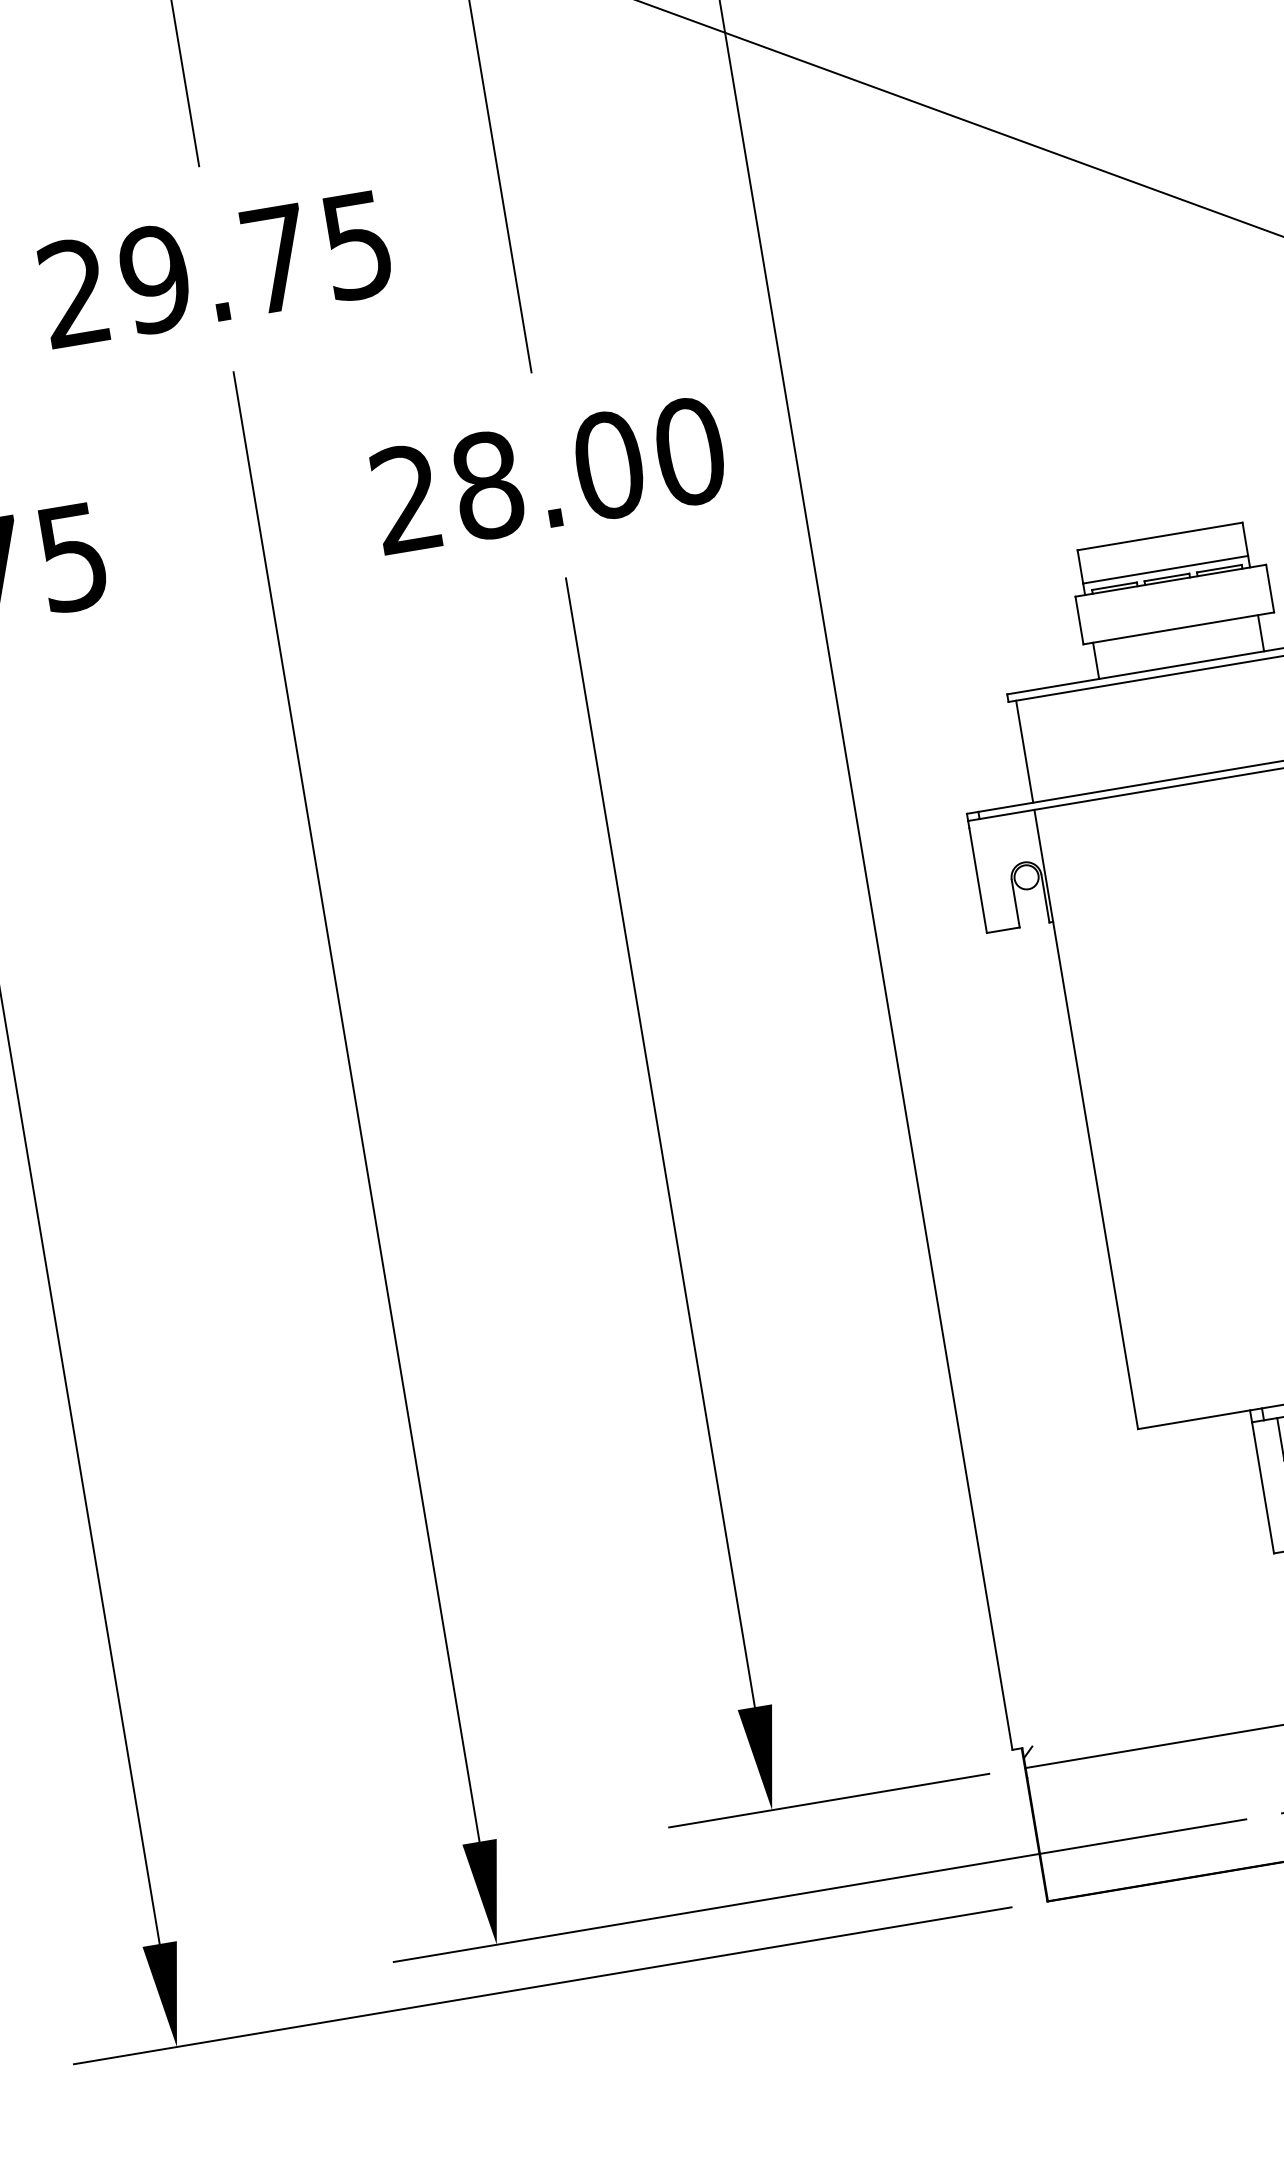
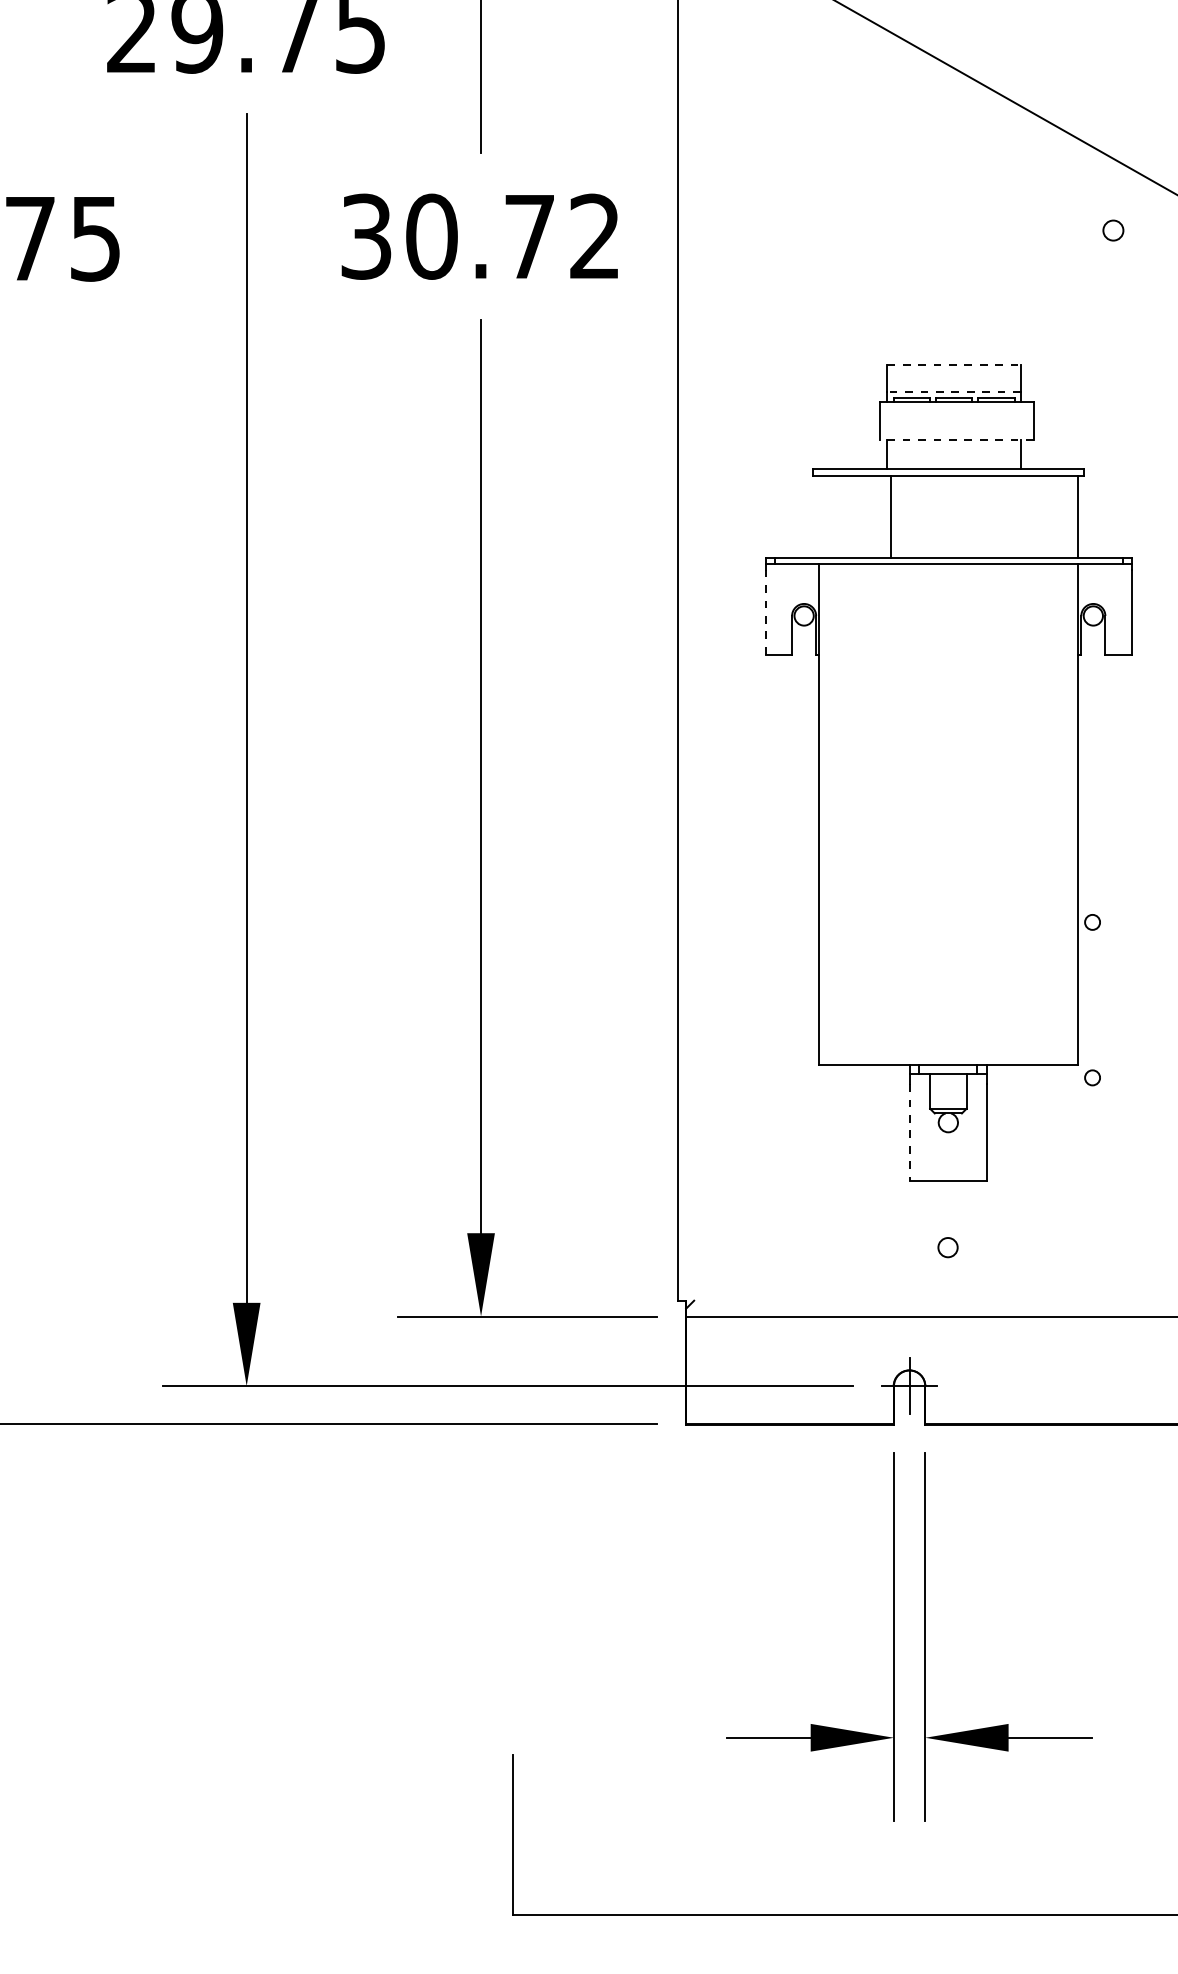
text: (549, 474) -> (481, 236), 28.00 -> 30.72
line: (1160, 536) -> (954, 365), solid -> dashed
line: (1166, 569) -> (954, 392), solid -> dashed
line: (1178, 628) -> (956, 440), solid -> dashed
line: (1025, 751) -> (891, 516), moved
line: (978, 881) -> (765, 612), solid -> dashed
line: (1263, 1494) -> (909, 1132), solid -> dashed

